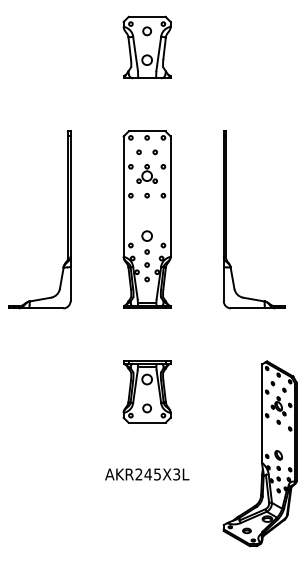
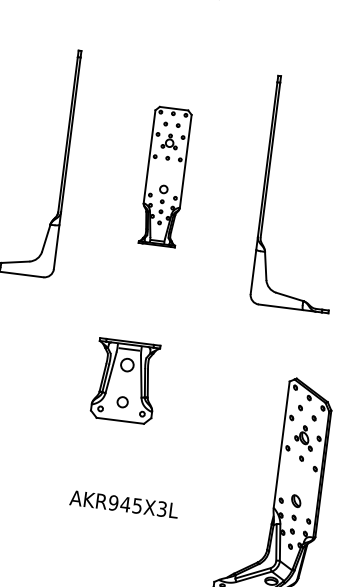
part: (146, 219) -> (164, 176), size x0.6
part: (146, 391) -> (124, 380), moved
text: (138, 474) -> (112, 502), AKR245X3L -> AKR945X3L

